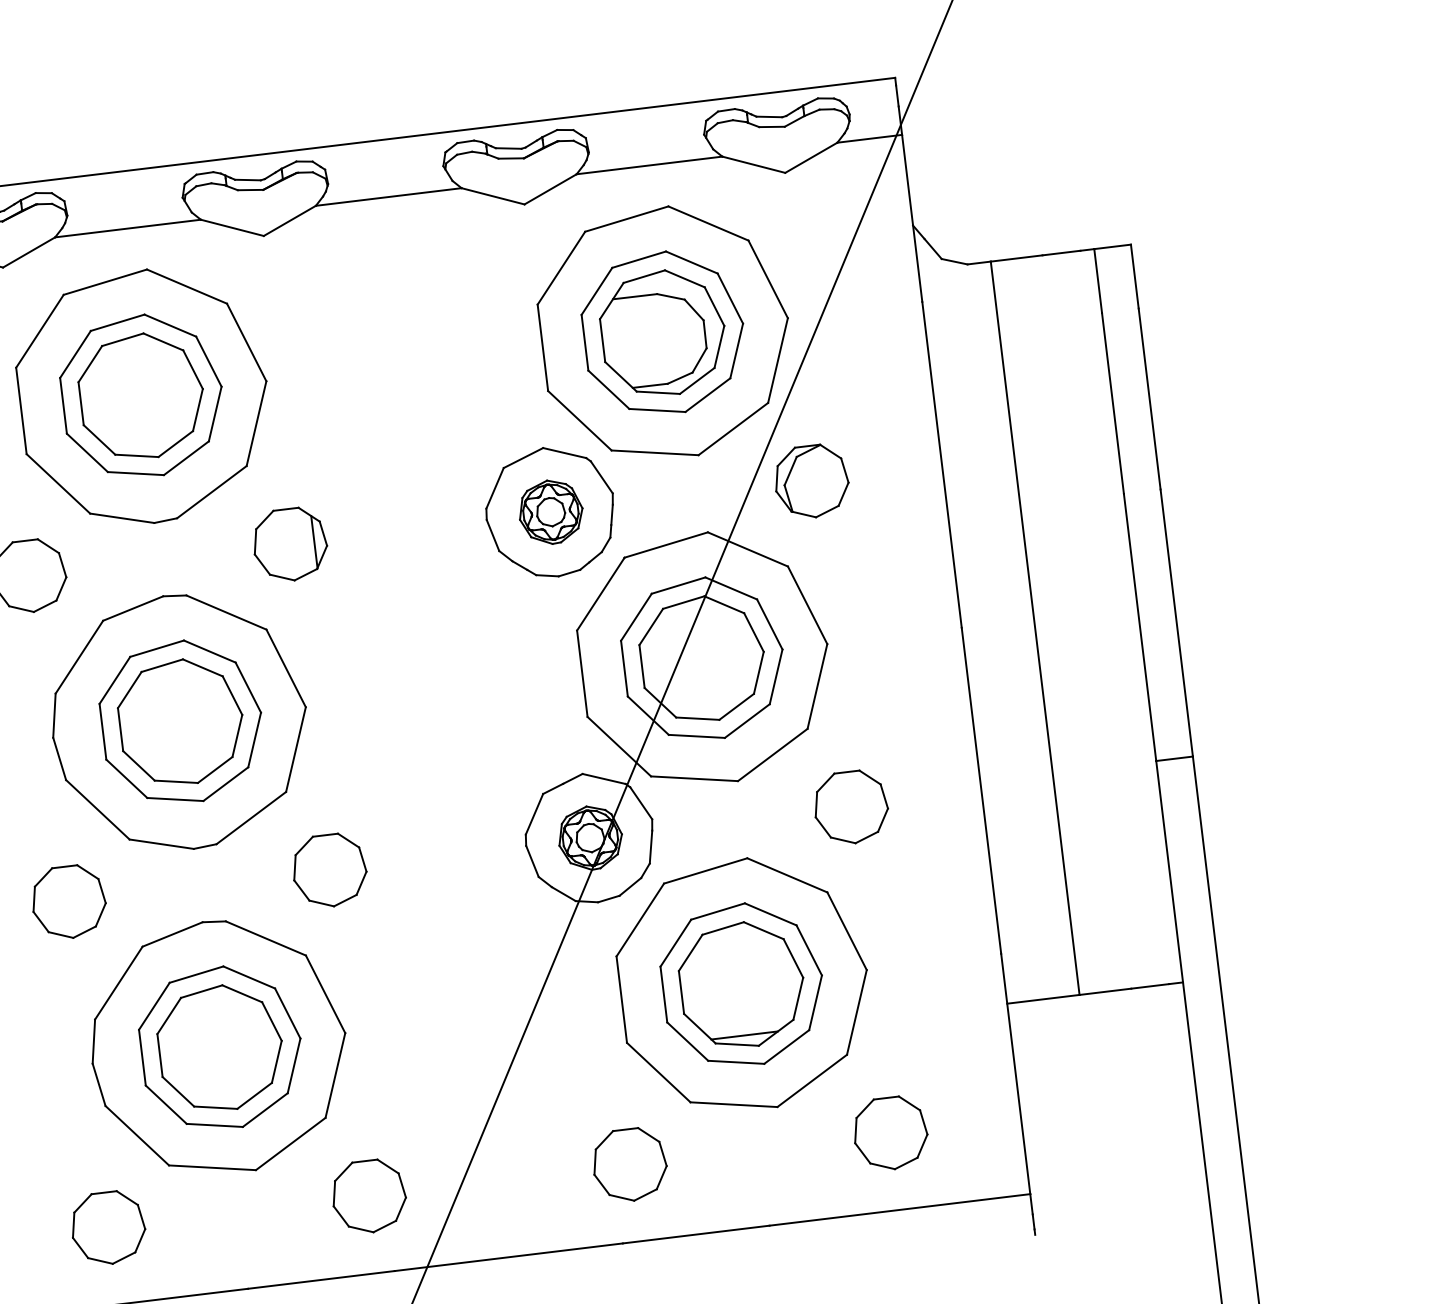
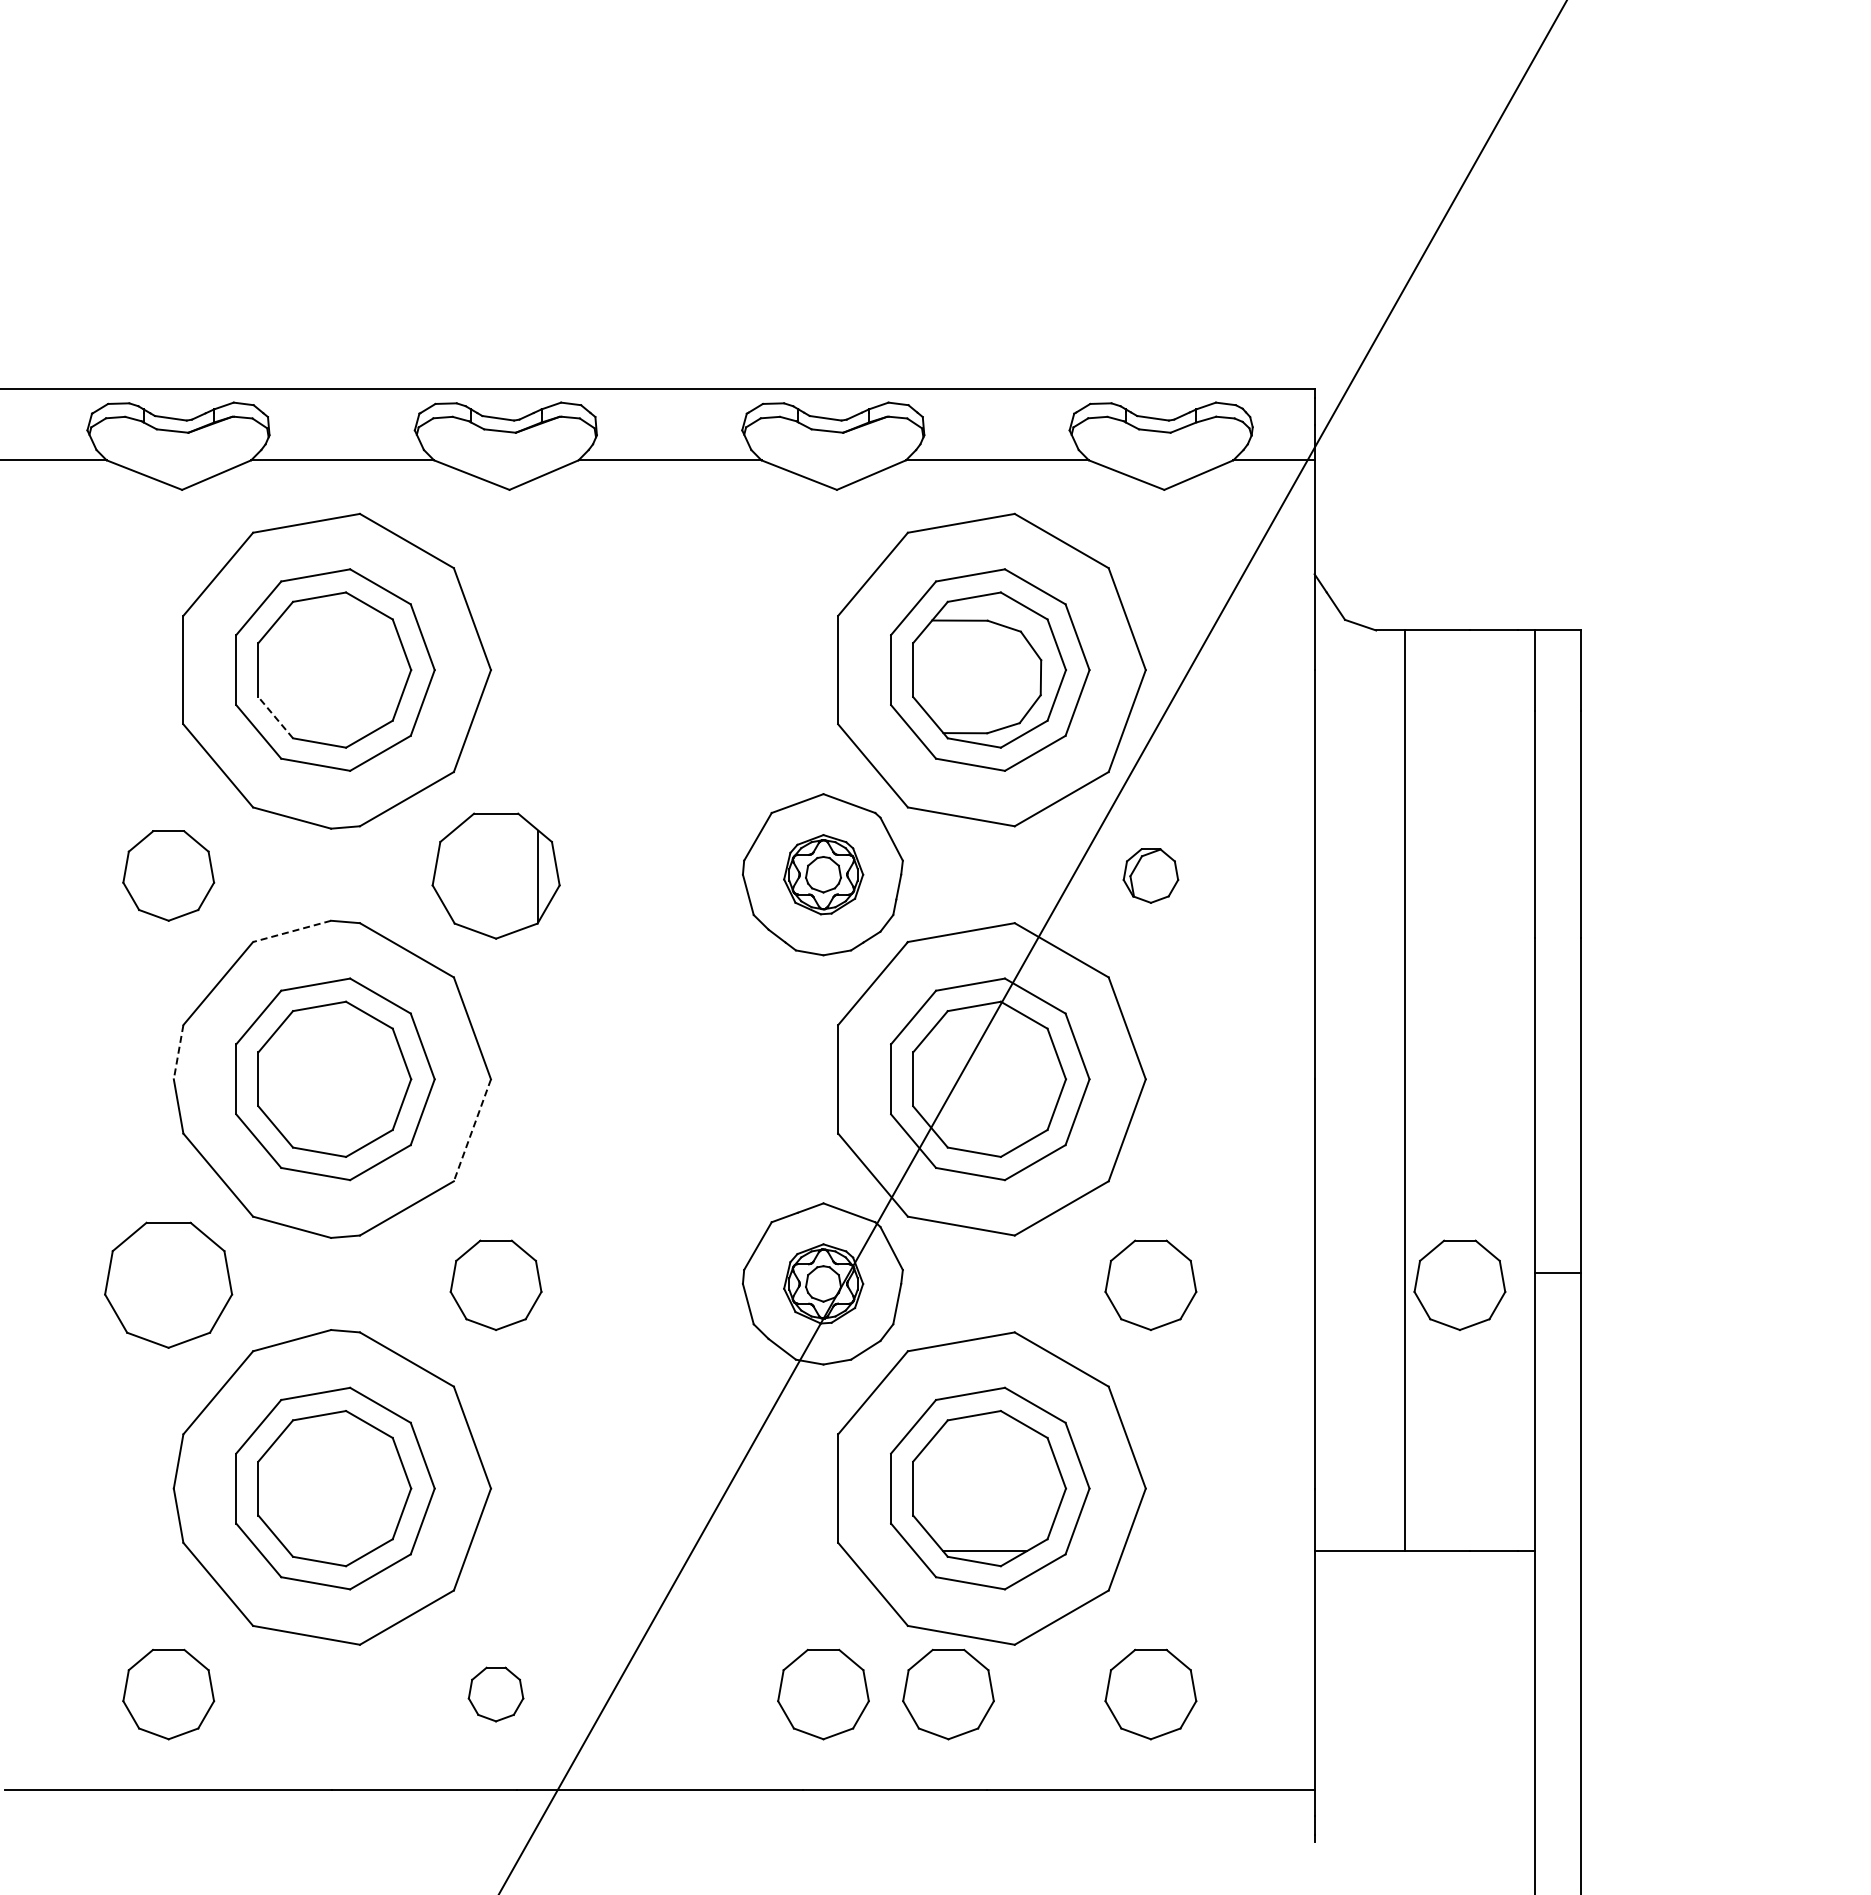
line: (99, 439) -> (275, 717), solid -> dashed
part: (811, 481) -> (1150, 875), size x0.6
part: (289, 544) -> (495, 875), size x1.4
line: (132, 608) -> (291, 931), solid -> dashed
line: (54, 715) -> (178, 1052), solid -> dashed
line: (296, 749) -> (472, 1130), solid -> dashed
part: (1096, 777) -> (1459, 1284), added
part: (68, 902) -> (168, 1285), size x1.4
part: (729, 1153) -> (948, 1694), added
part: (368, 1196) -> (495, 1694), size x0.6

